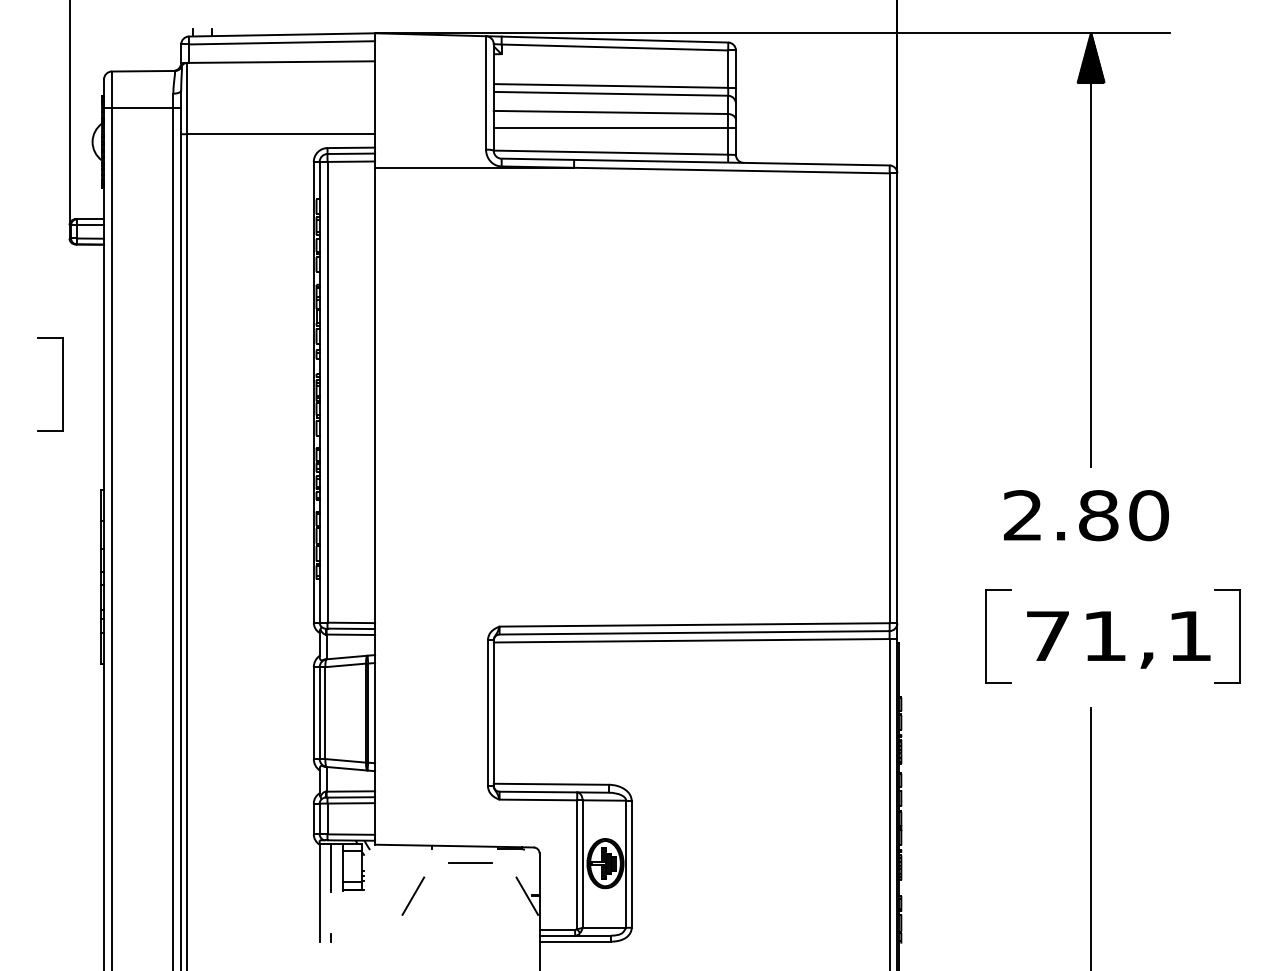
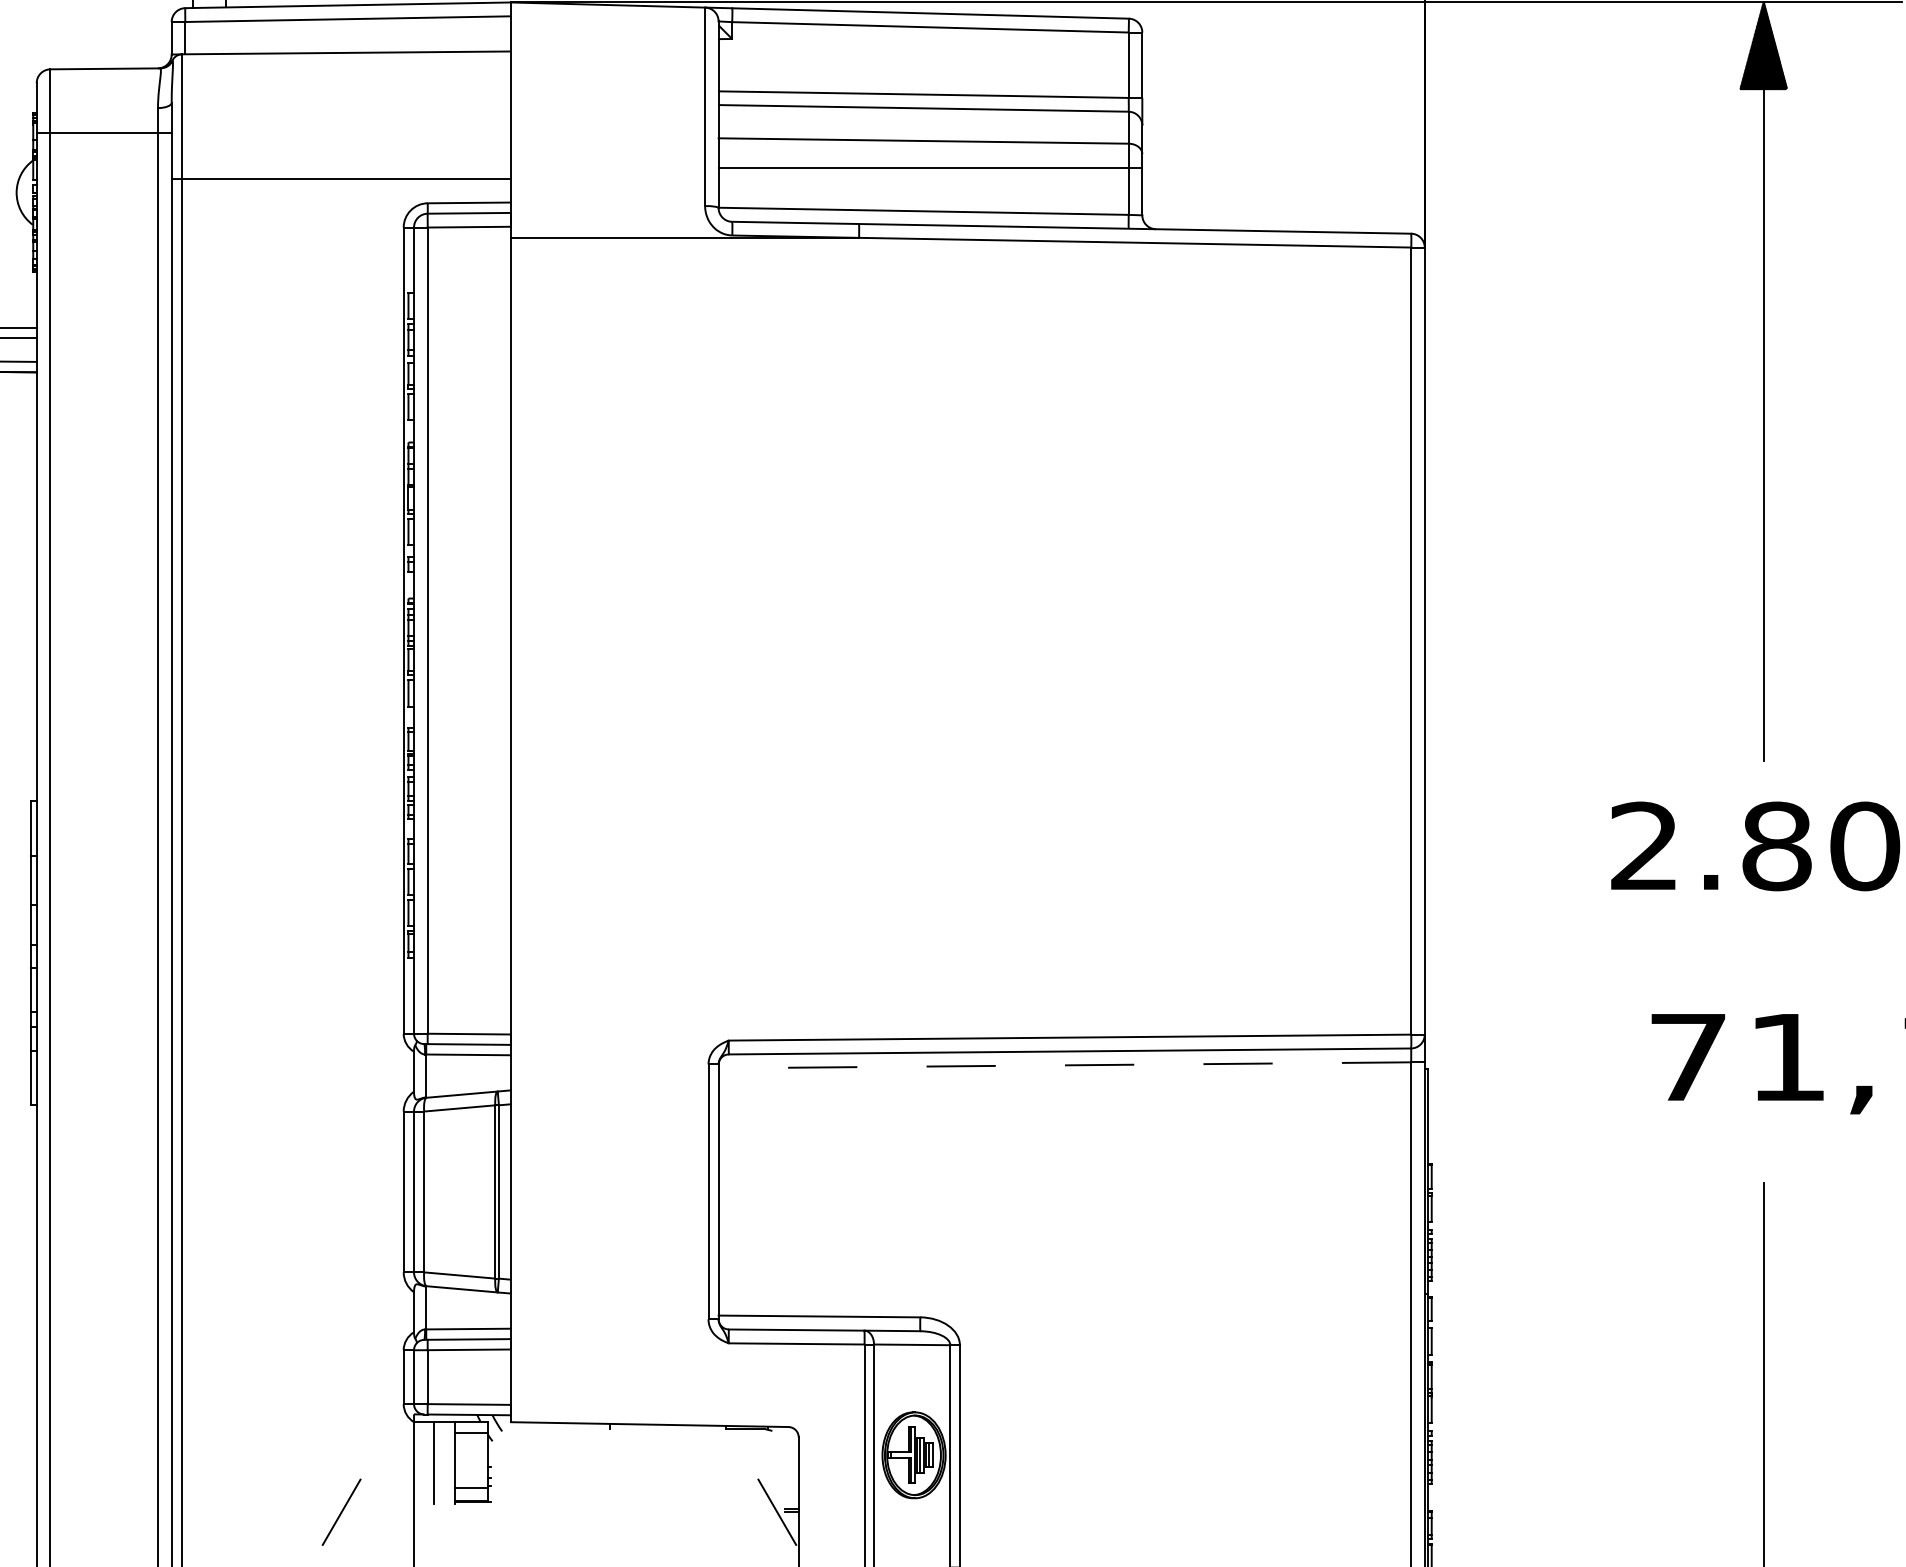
part: (986, 636) -> (1580, 1057), removed
line: (691, 640) -> (1064, 1064), solid -> dashed
line: (469, 863) -> (676, 1455), removed
line: (413, 895) -> (341, 1511), moved

